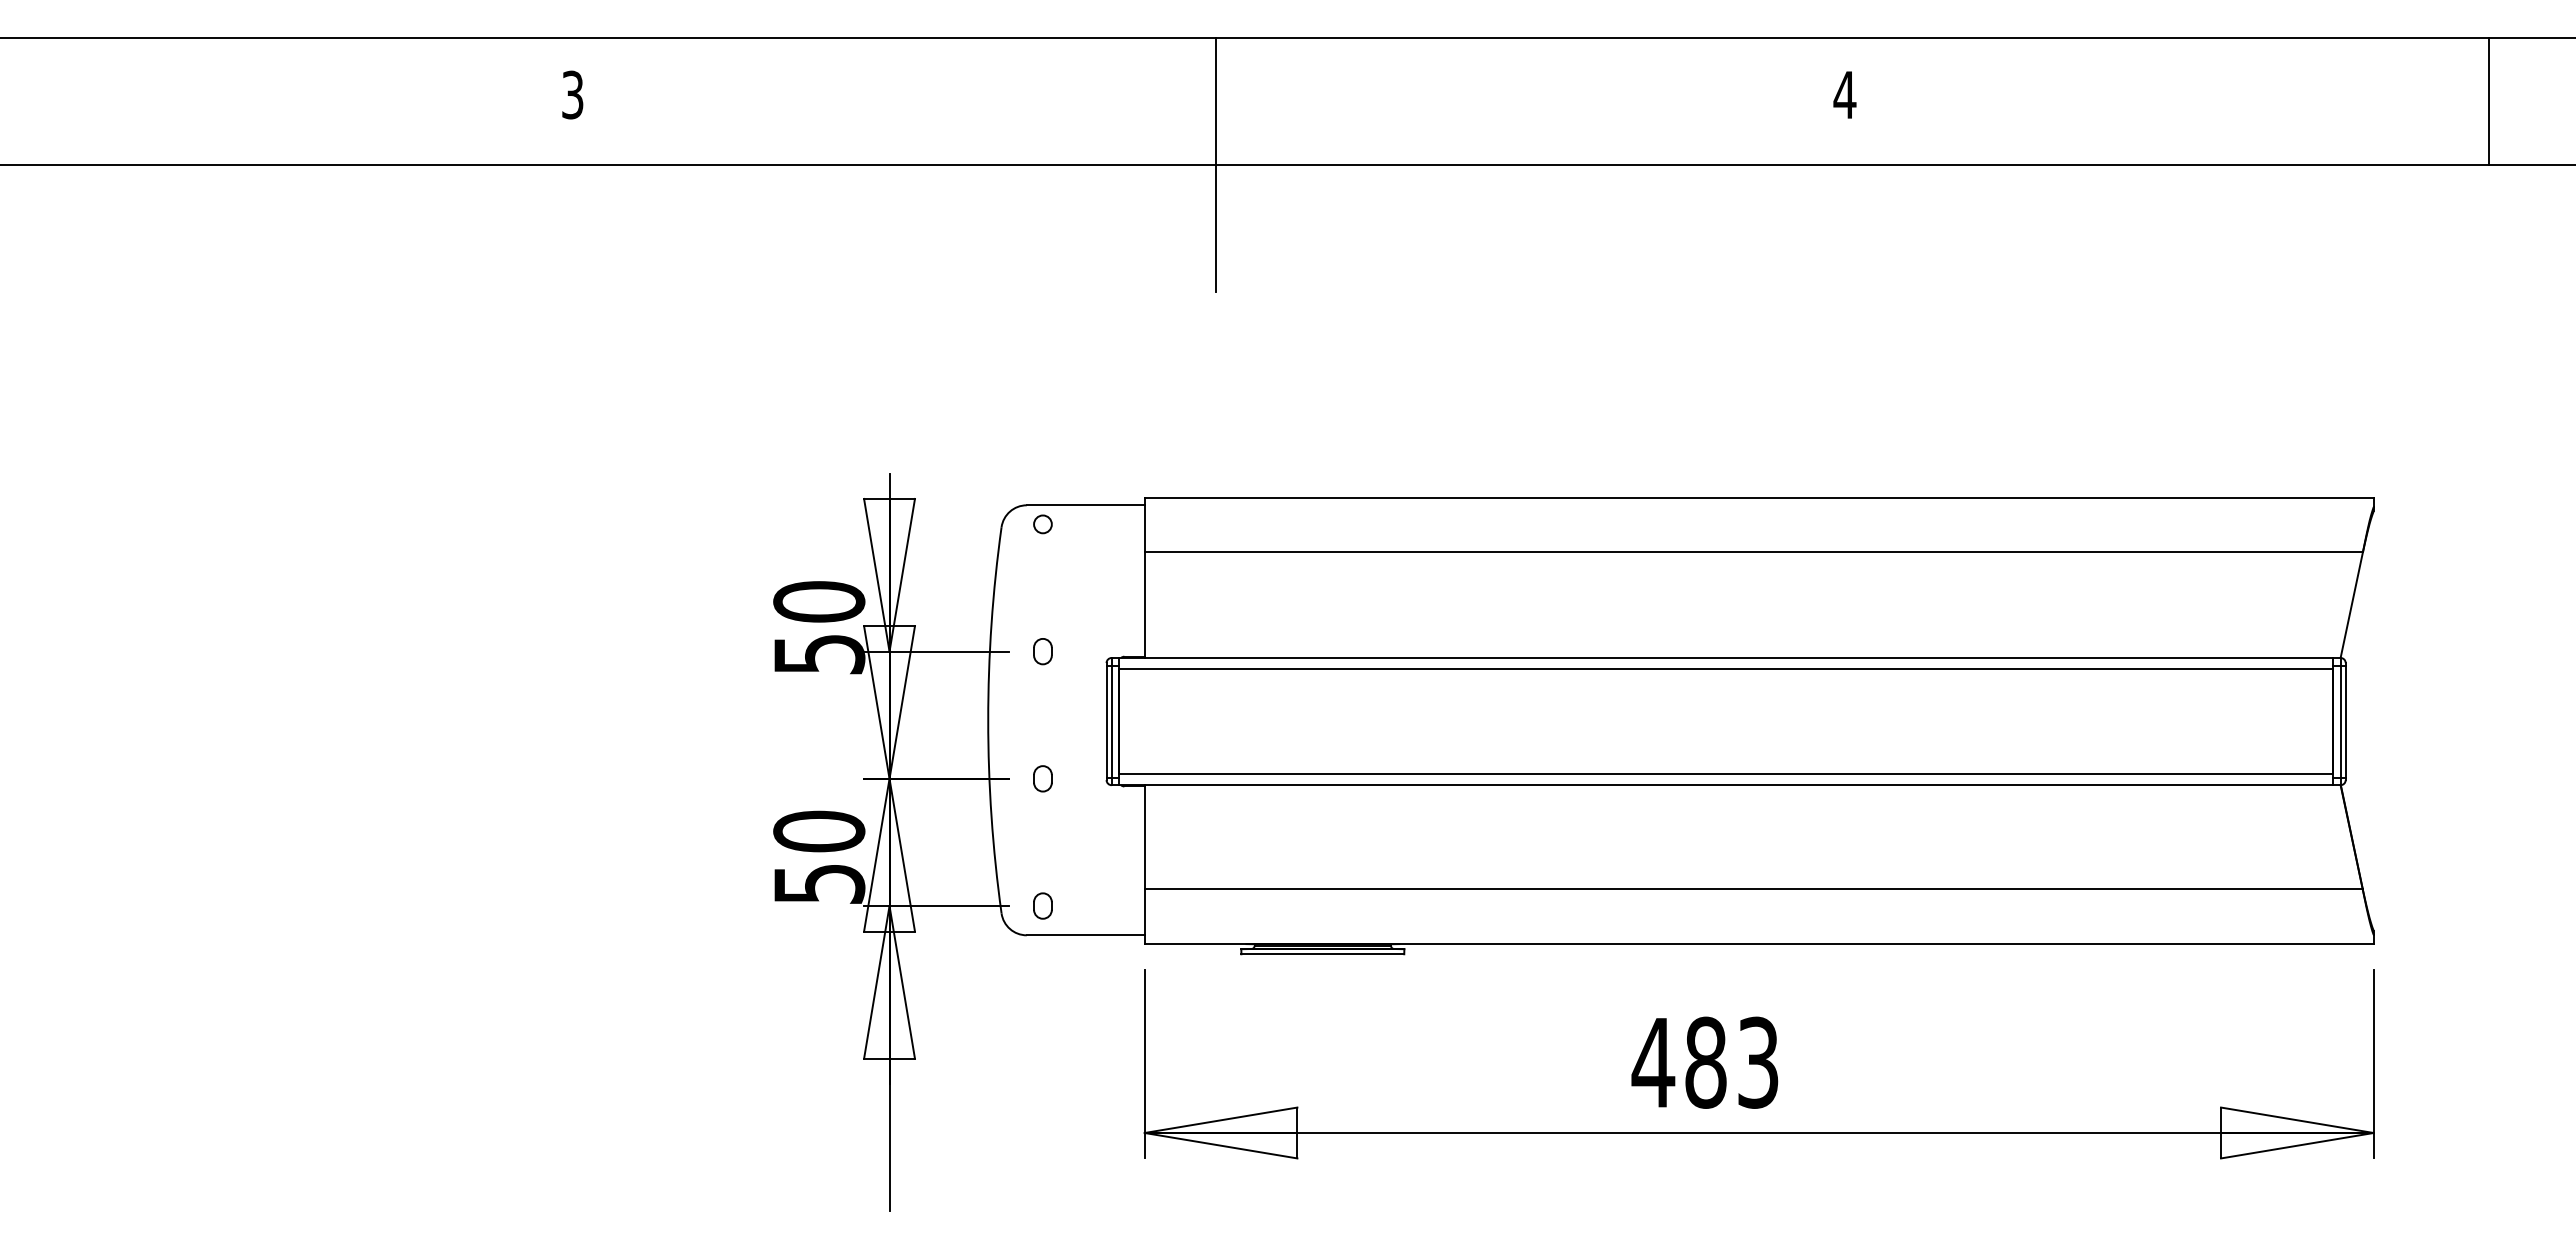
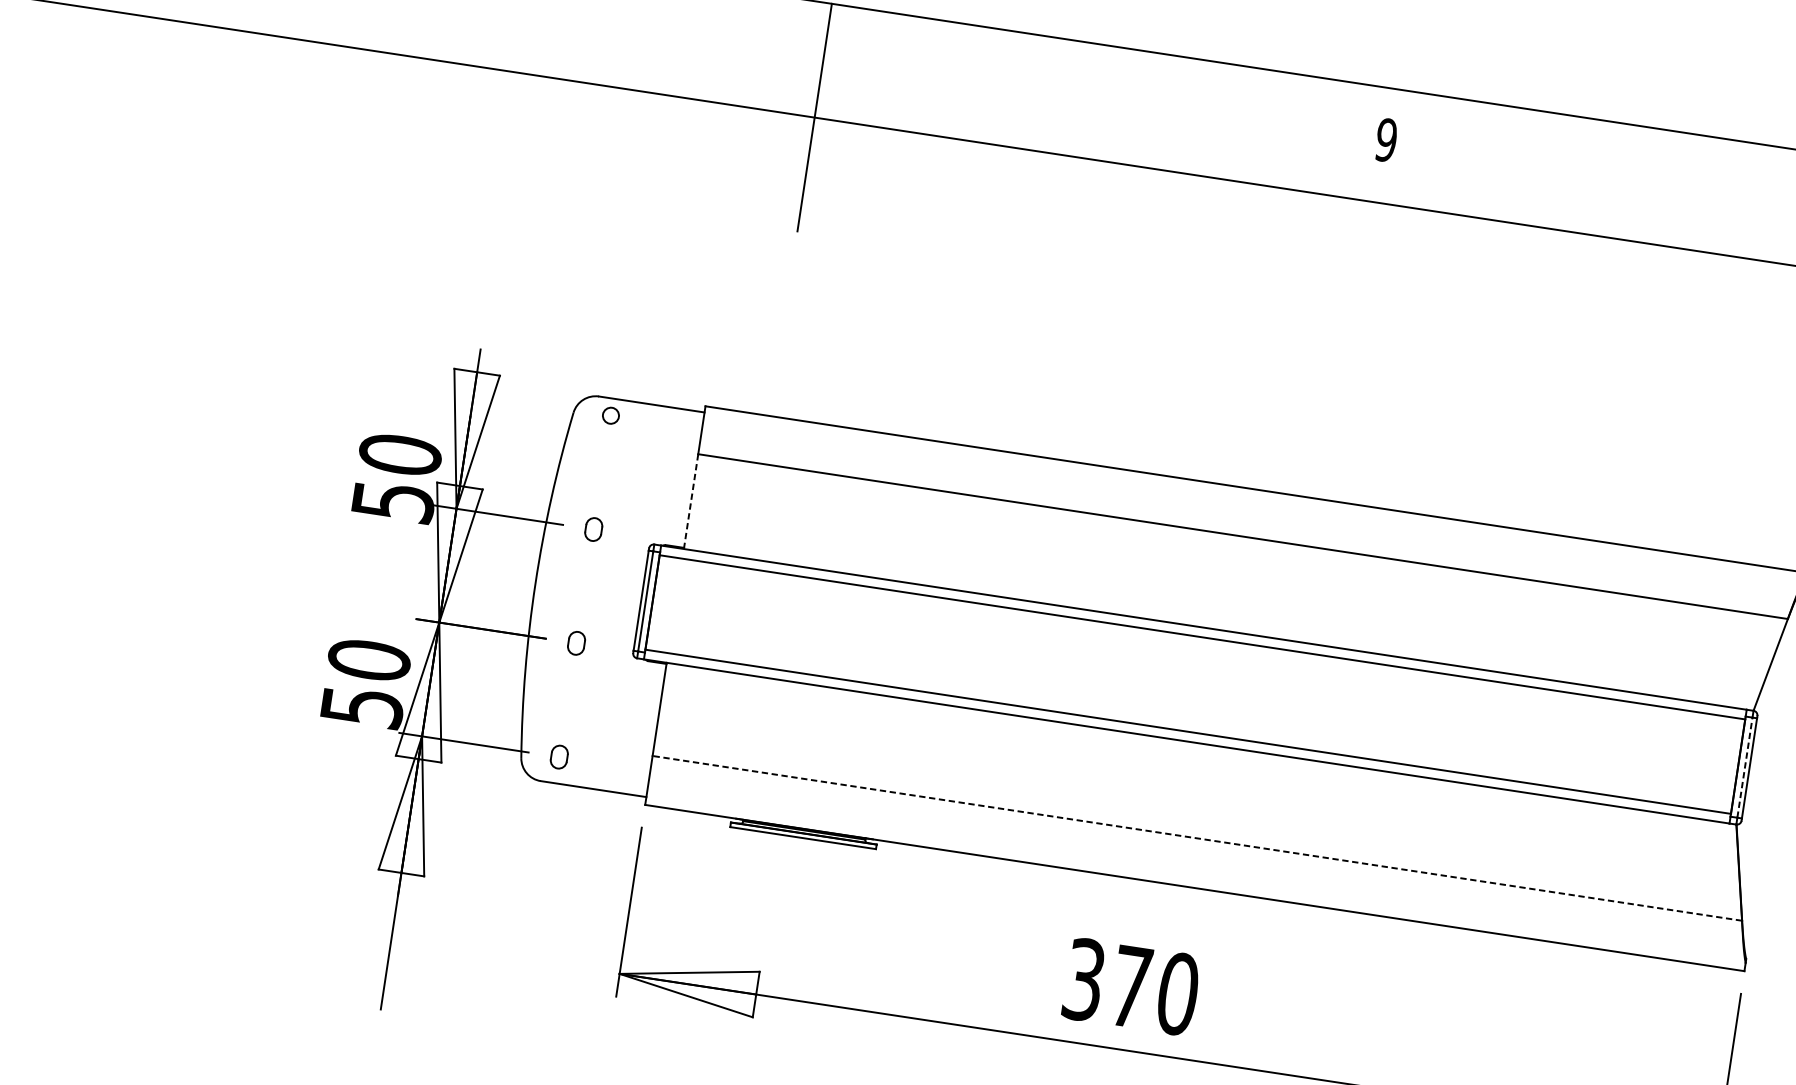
text: (1844, 94) -> (1386, 139), 4 -> 9
line: (1144, 605) -> (690, 502), solid -> dashed
line: (2340, 721) -> (1744, 767), solid -> dashed
line: (1753, 889) -> (1197, 838), solid -> dashed
text: (1705, 1062) -> (1130, 986), 483 -> 370

